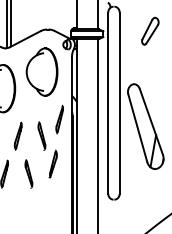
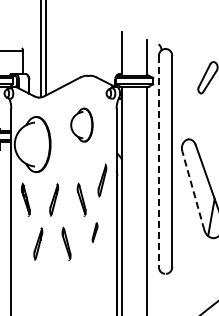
part: (41, 71) -> (81, 124), size x0.6
line: (107, 103) -> (158, 161), solid -> dashed
line: (137, 128) -> (193, 190), solid -> dashed
part: (52, 164) -> (94, 232), size x0.6

